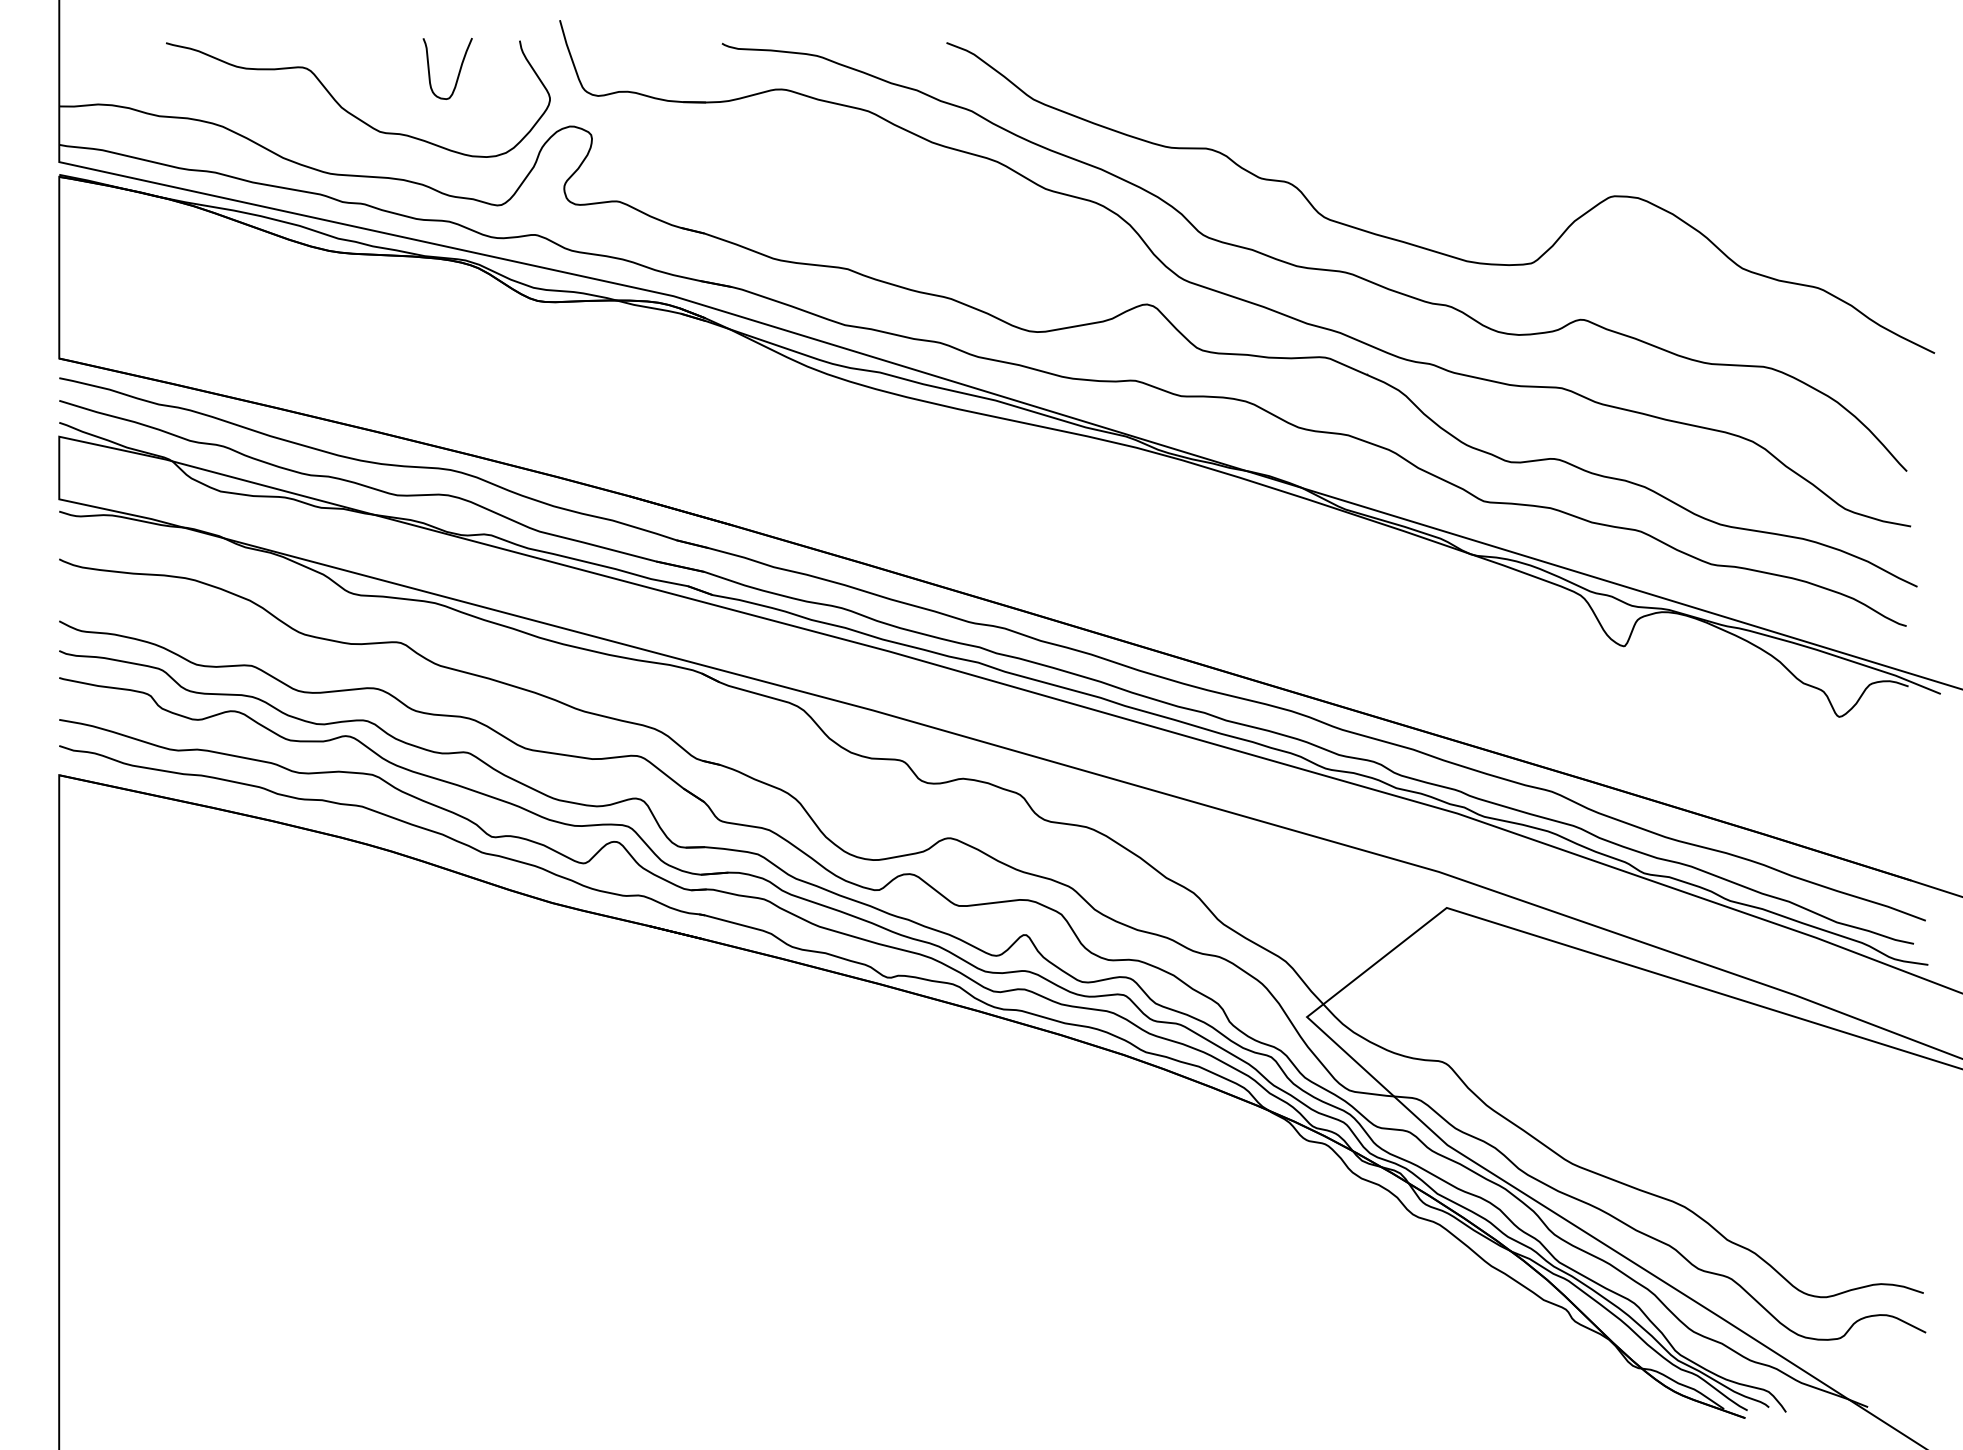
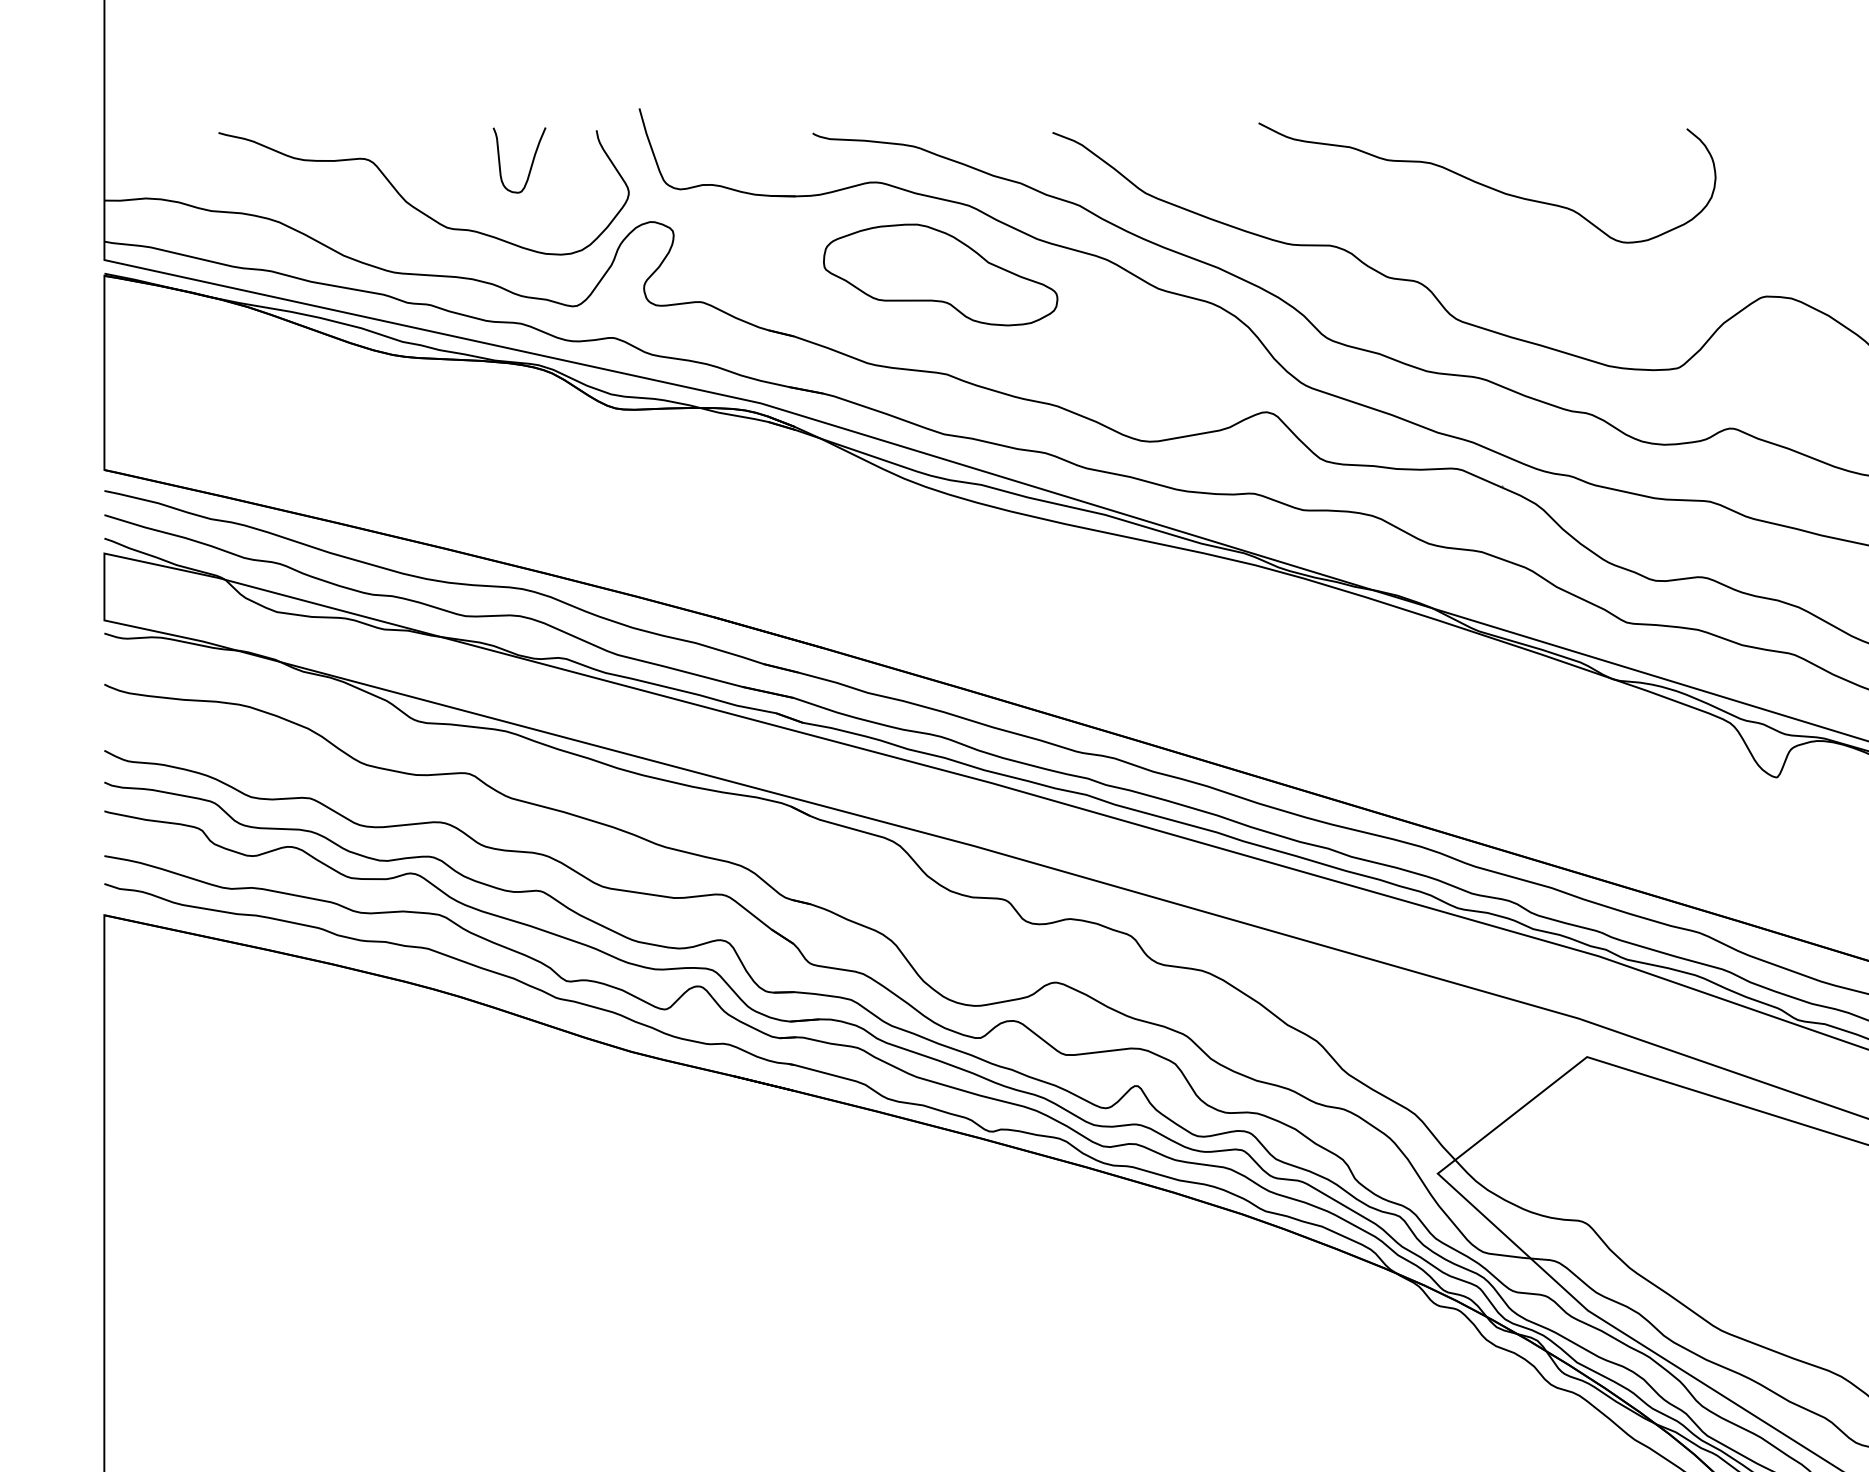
curve: (1351, 91) -> (1485, 184), added
part: (841, 176) -> (940, 275), added

